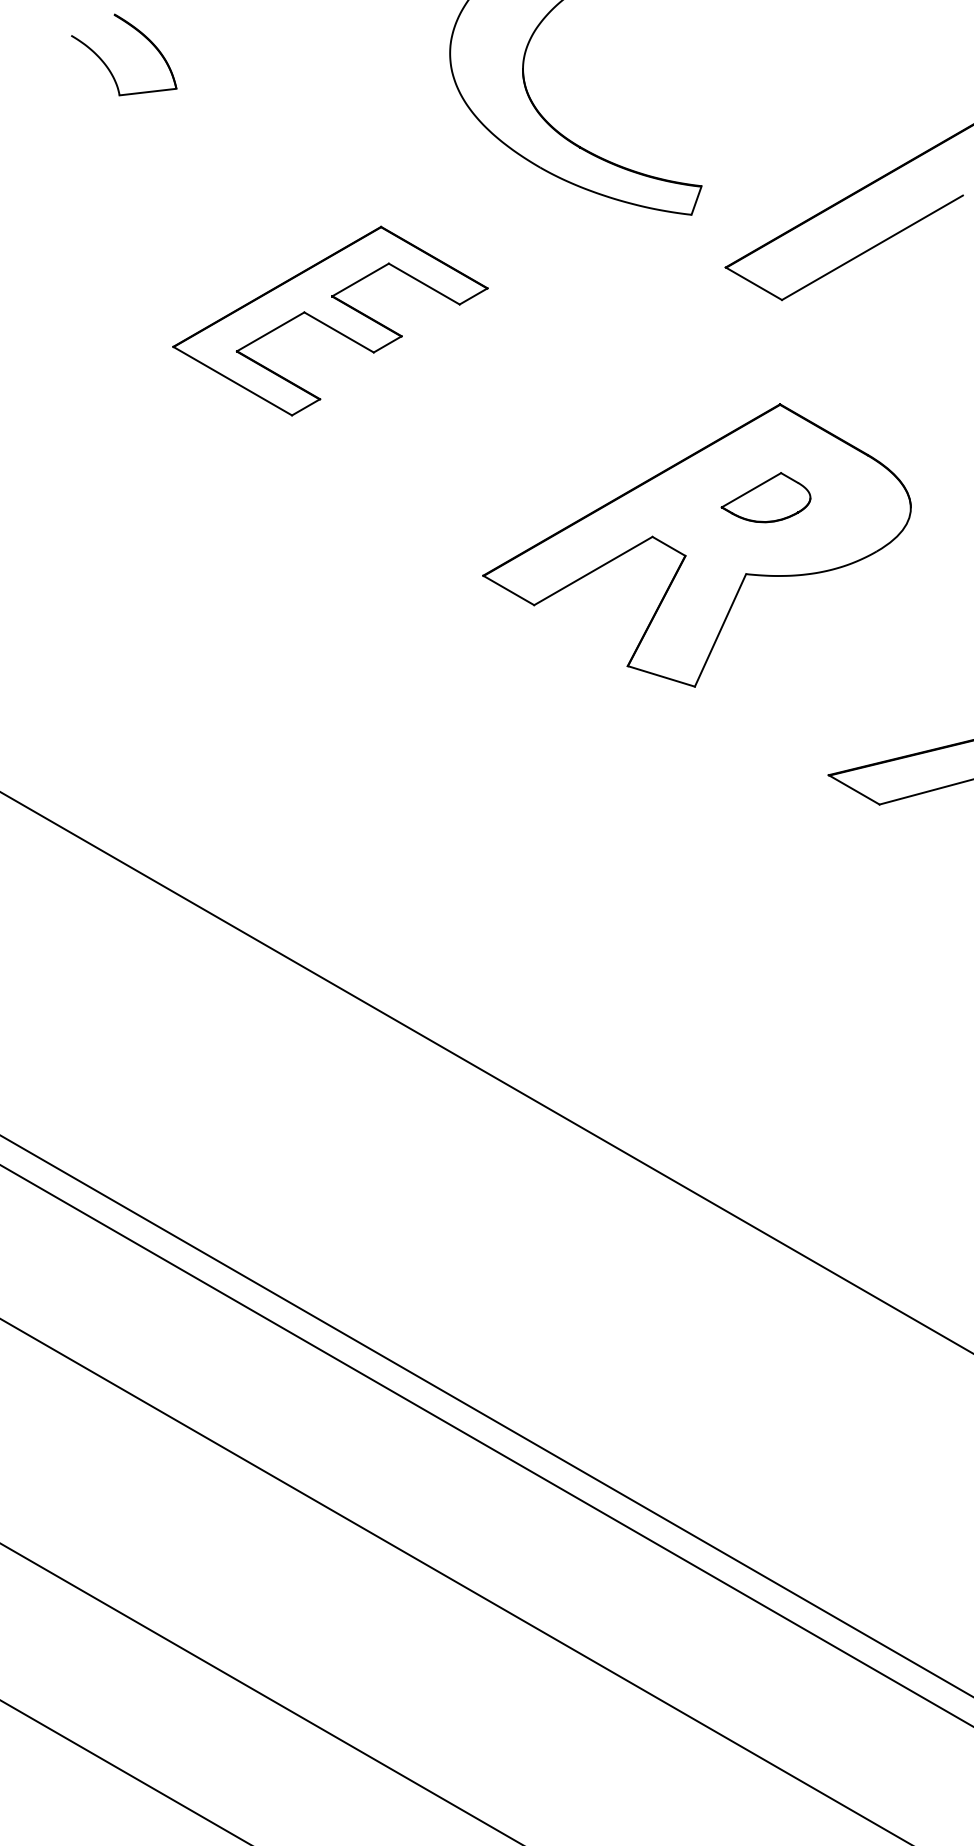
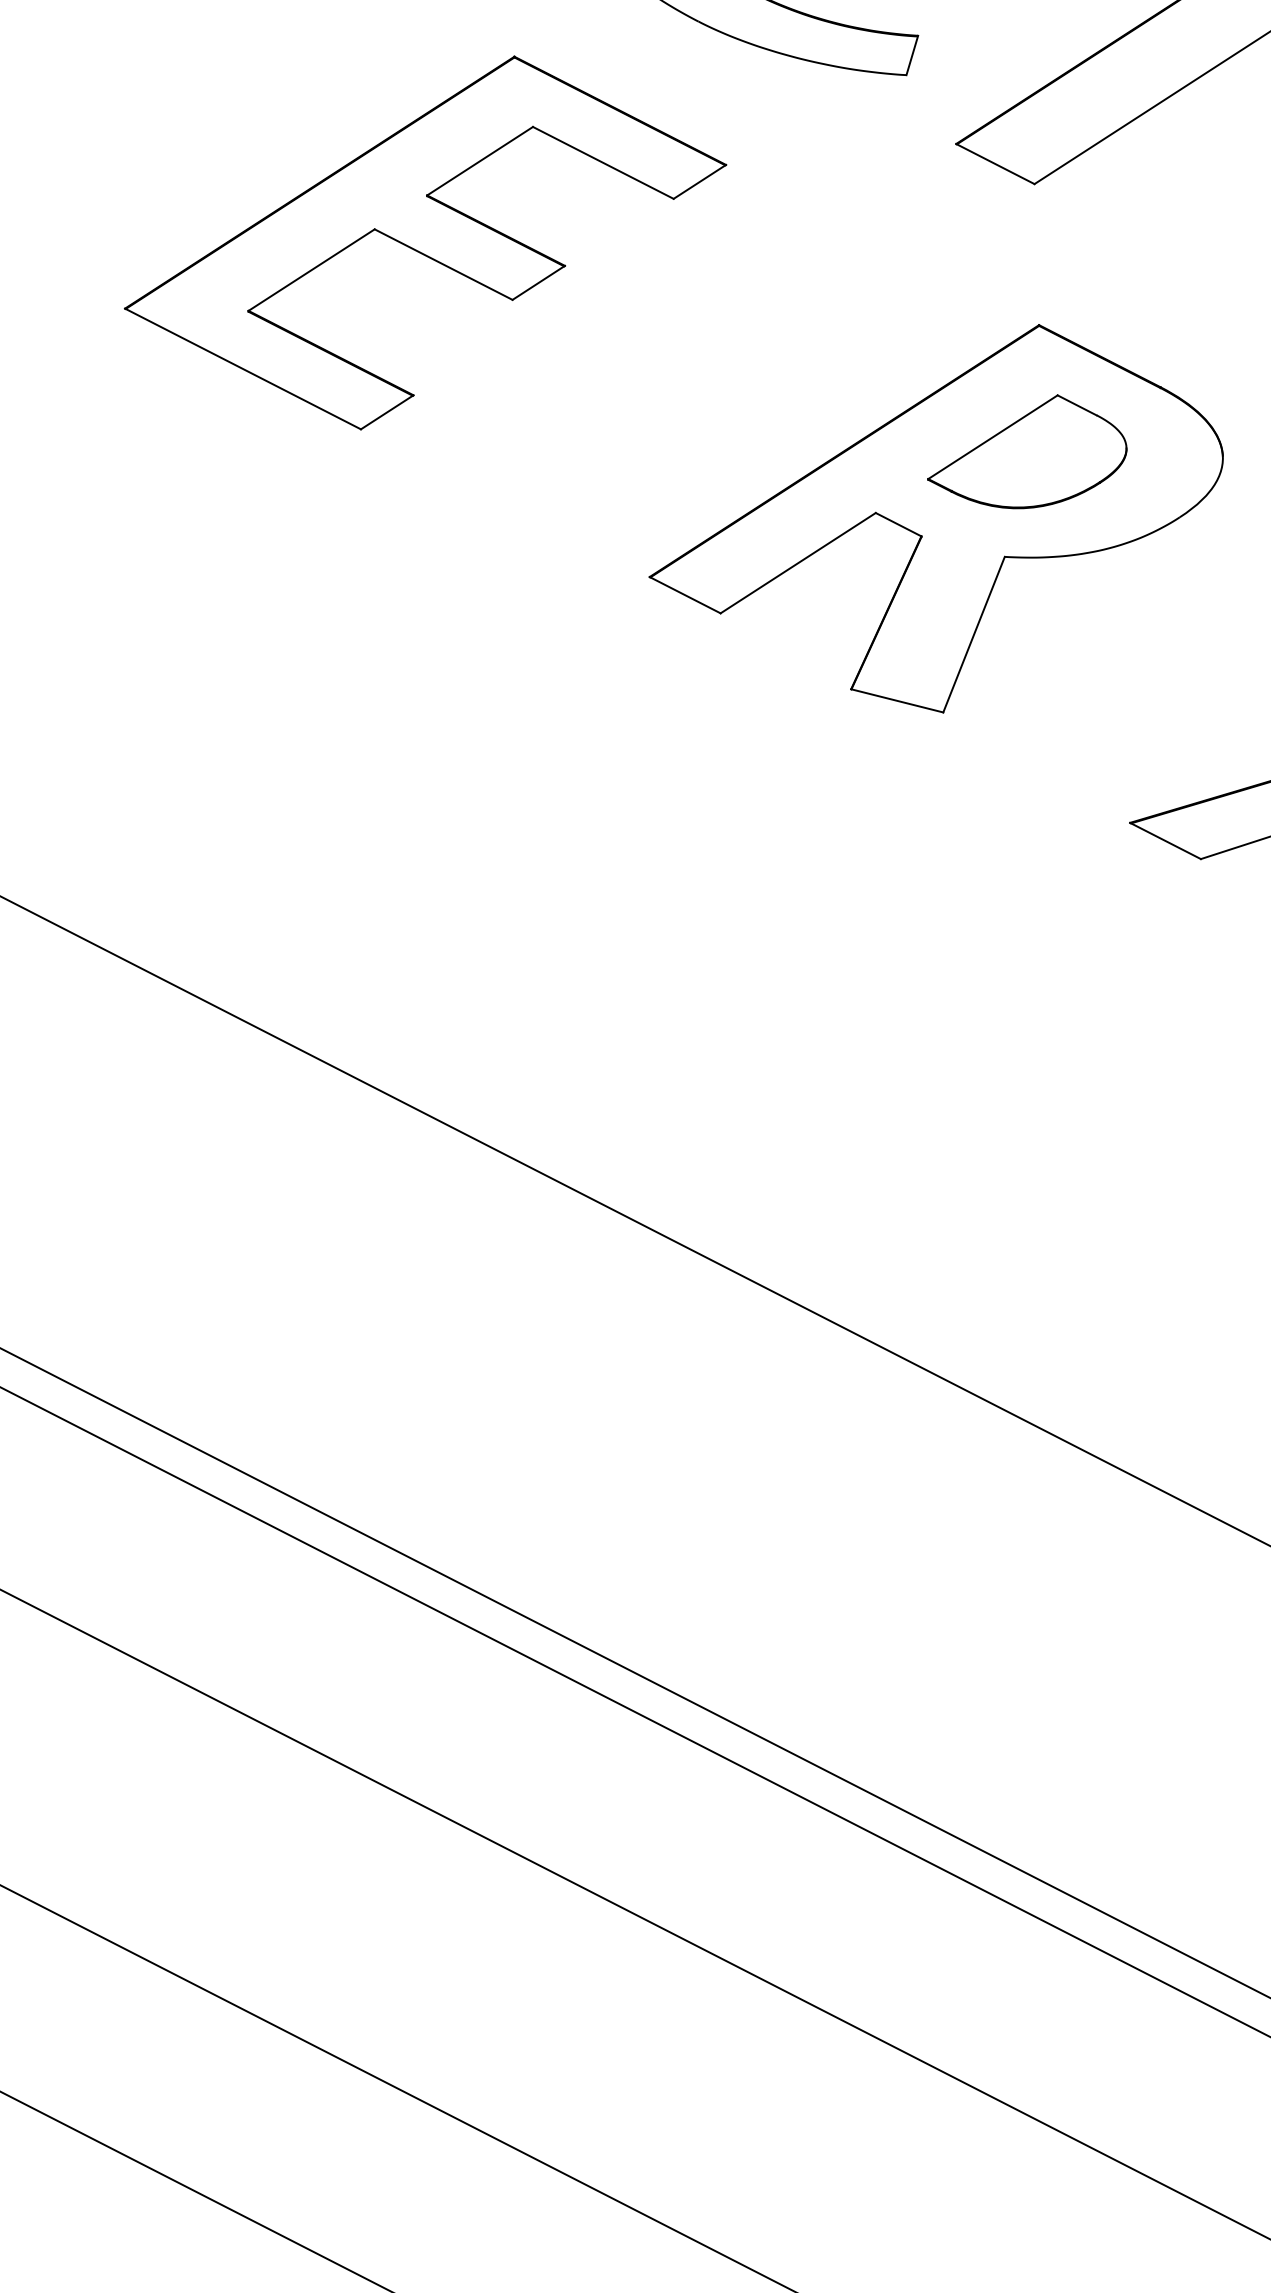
part: (330, 320) -> (425, 242), size x1.43
part: (765, 497) -> (1025, 452), size x1.67

